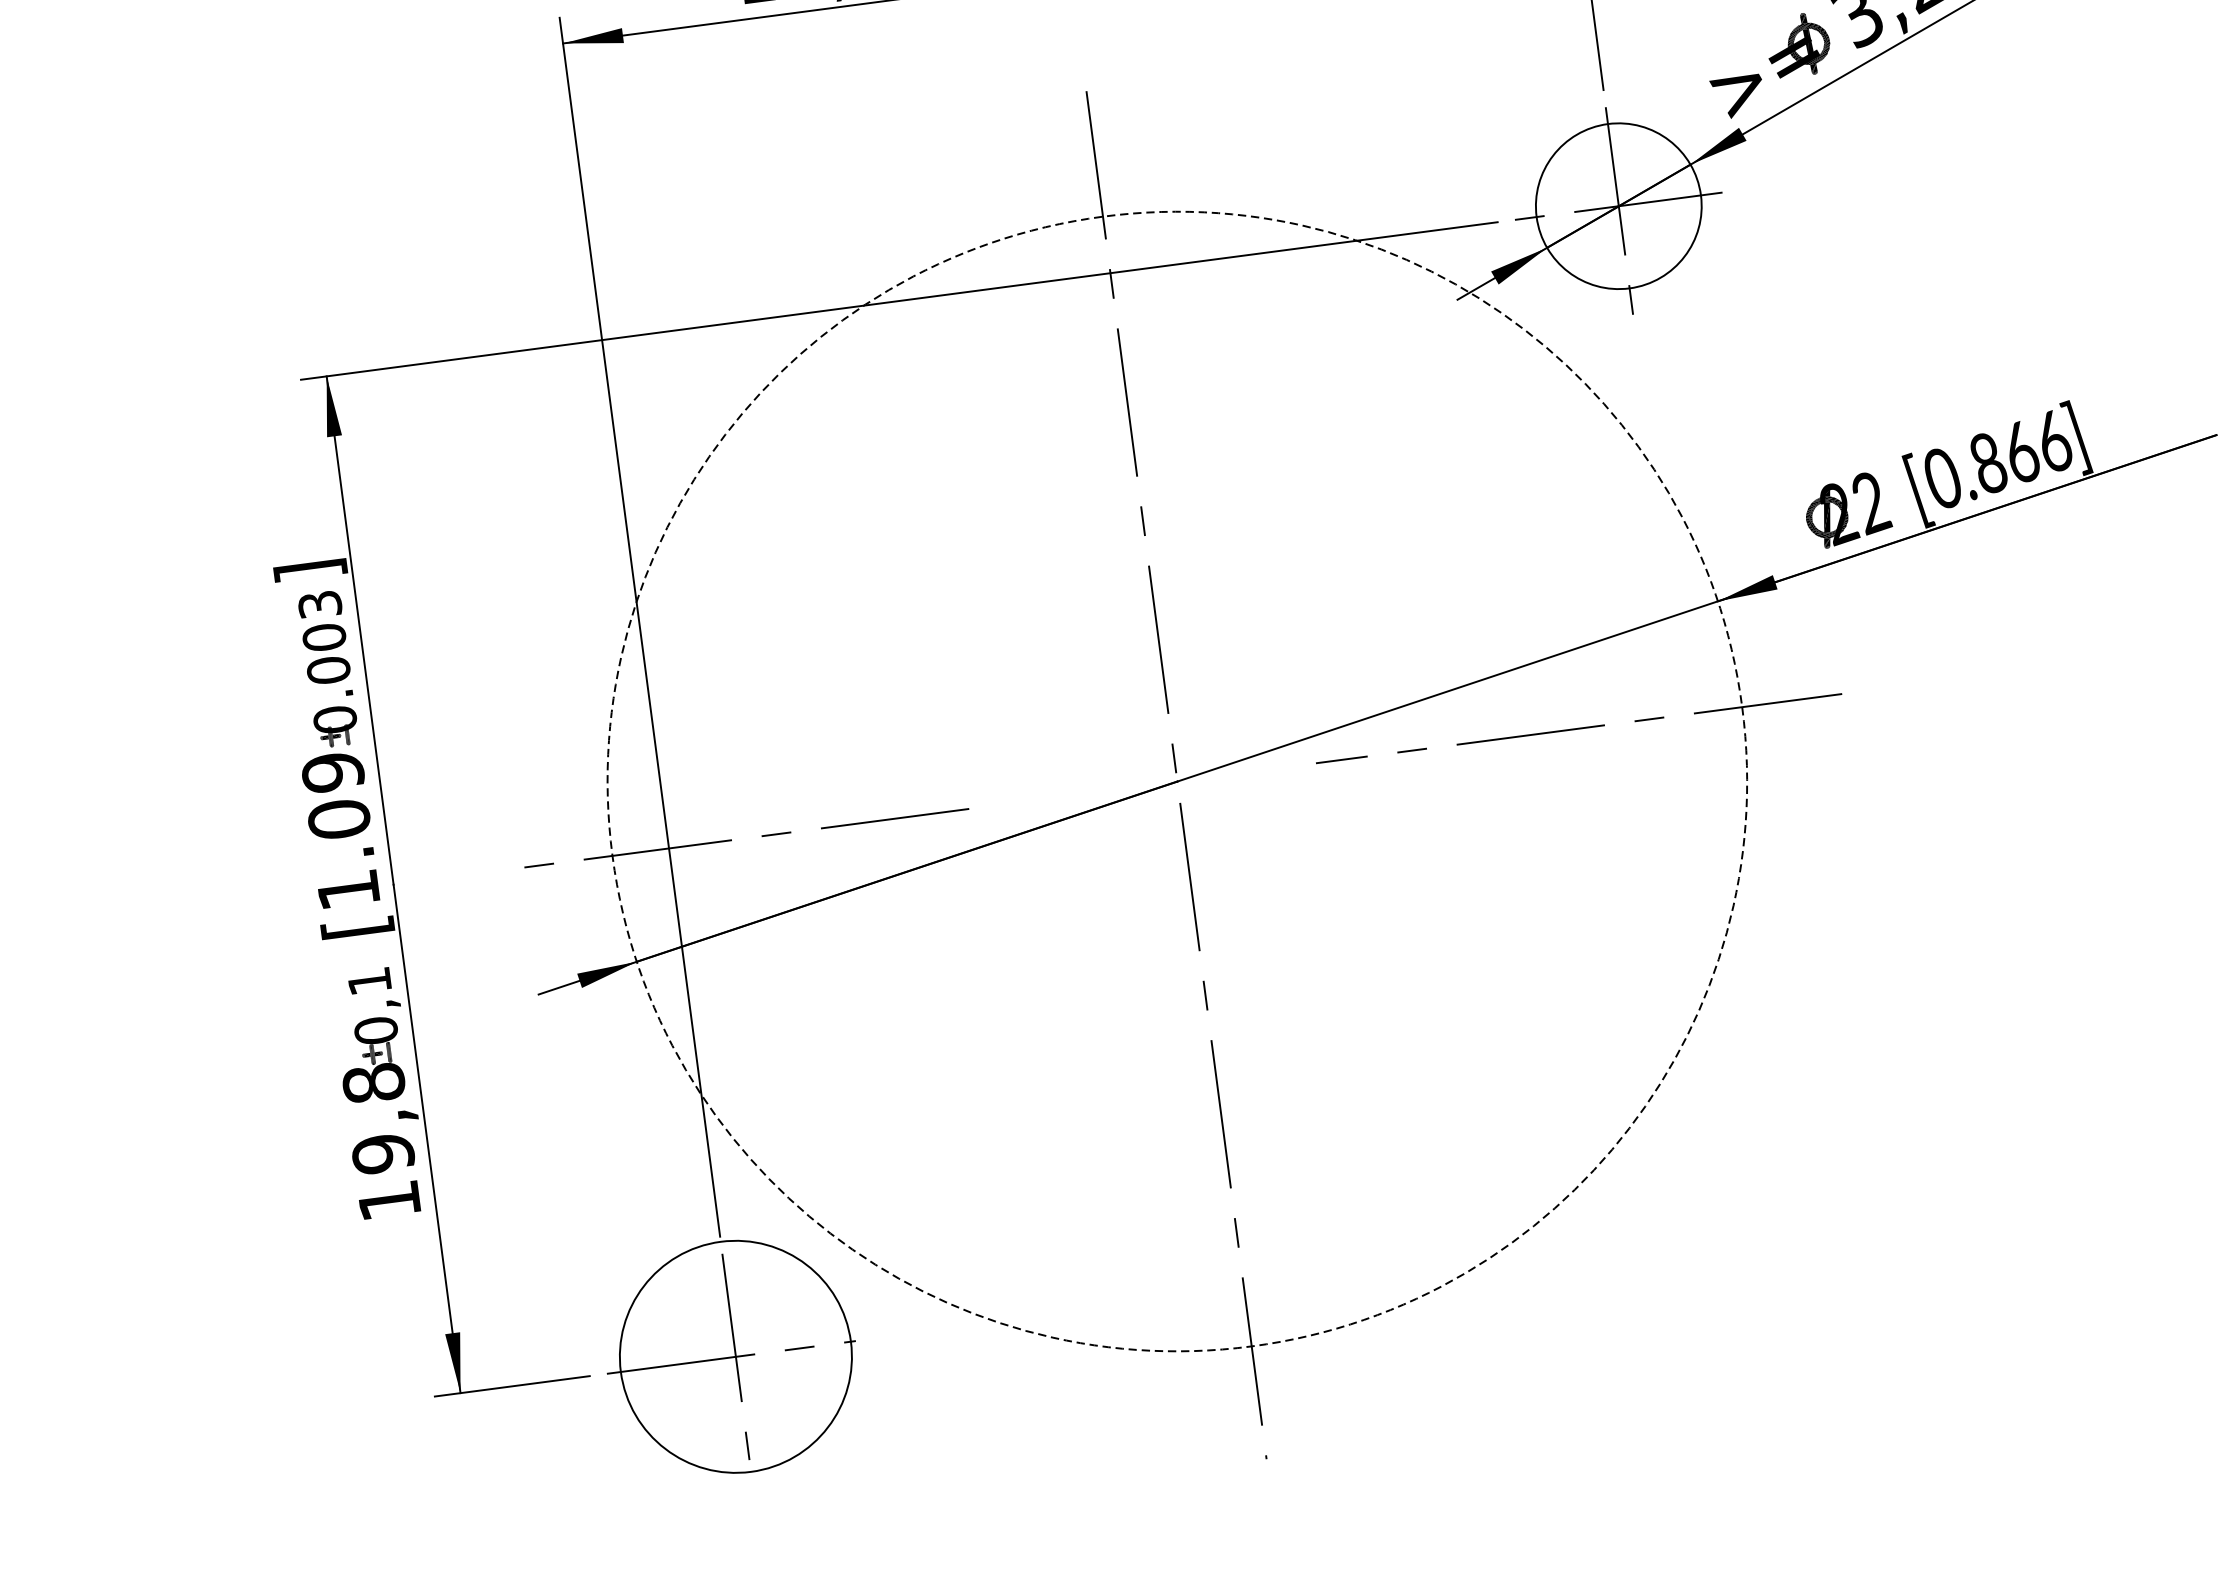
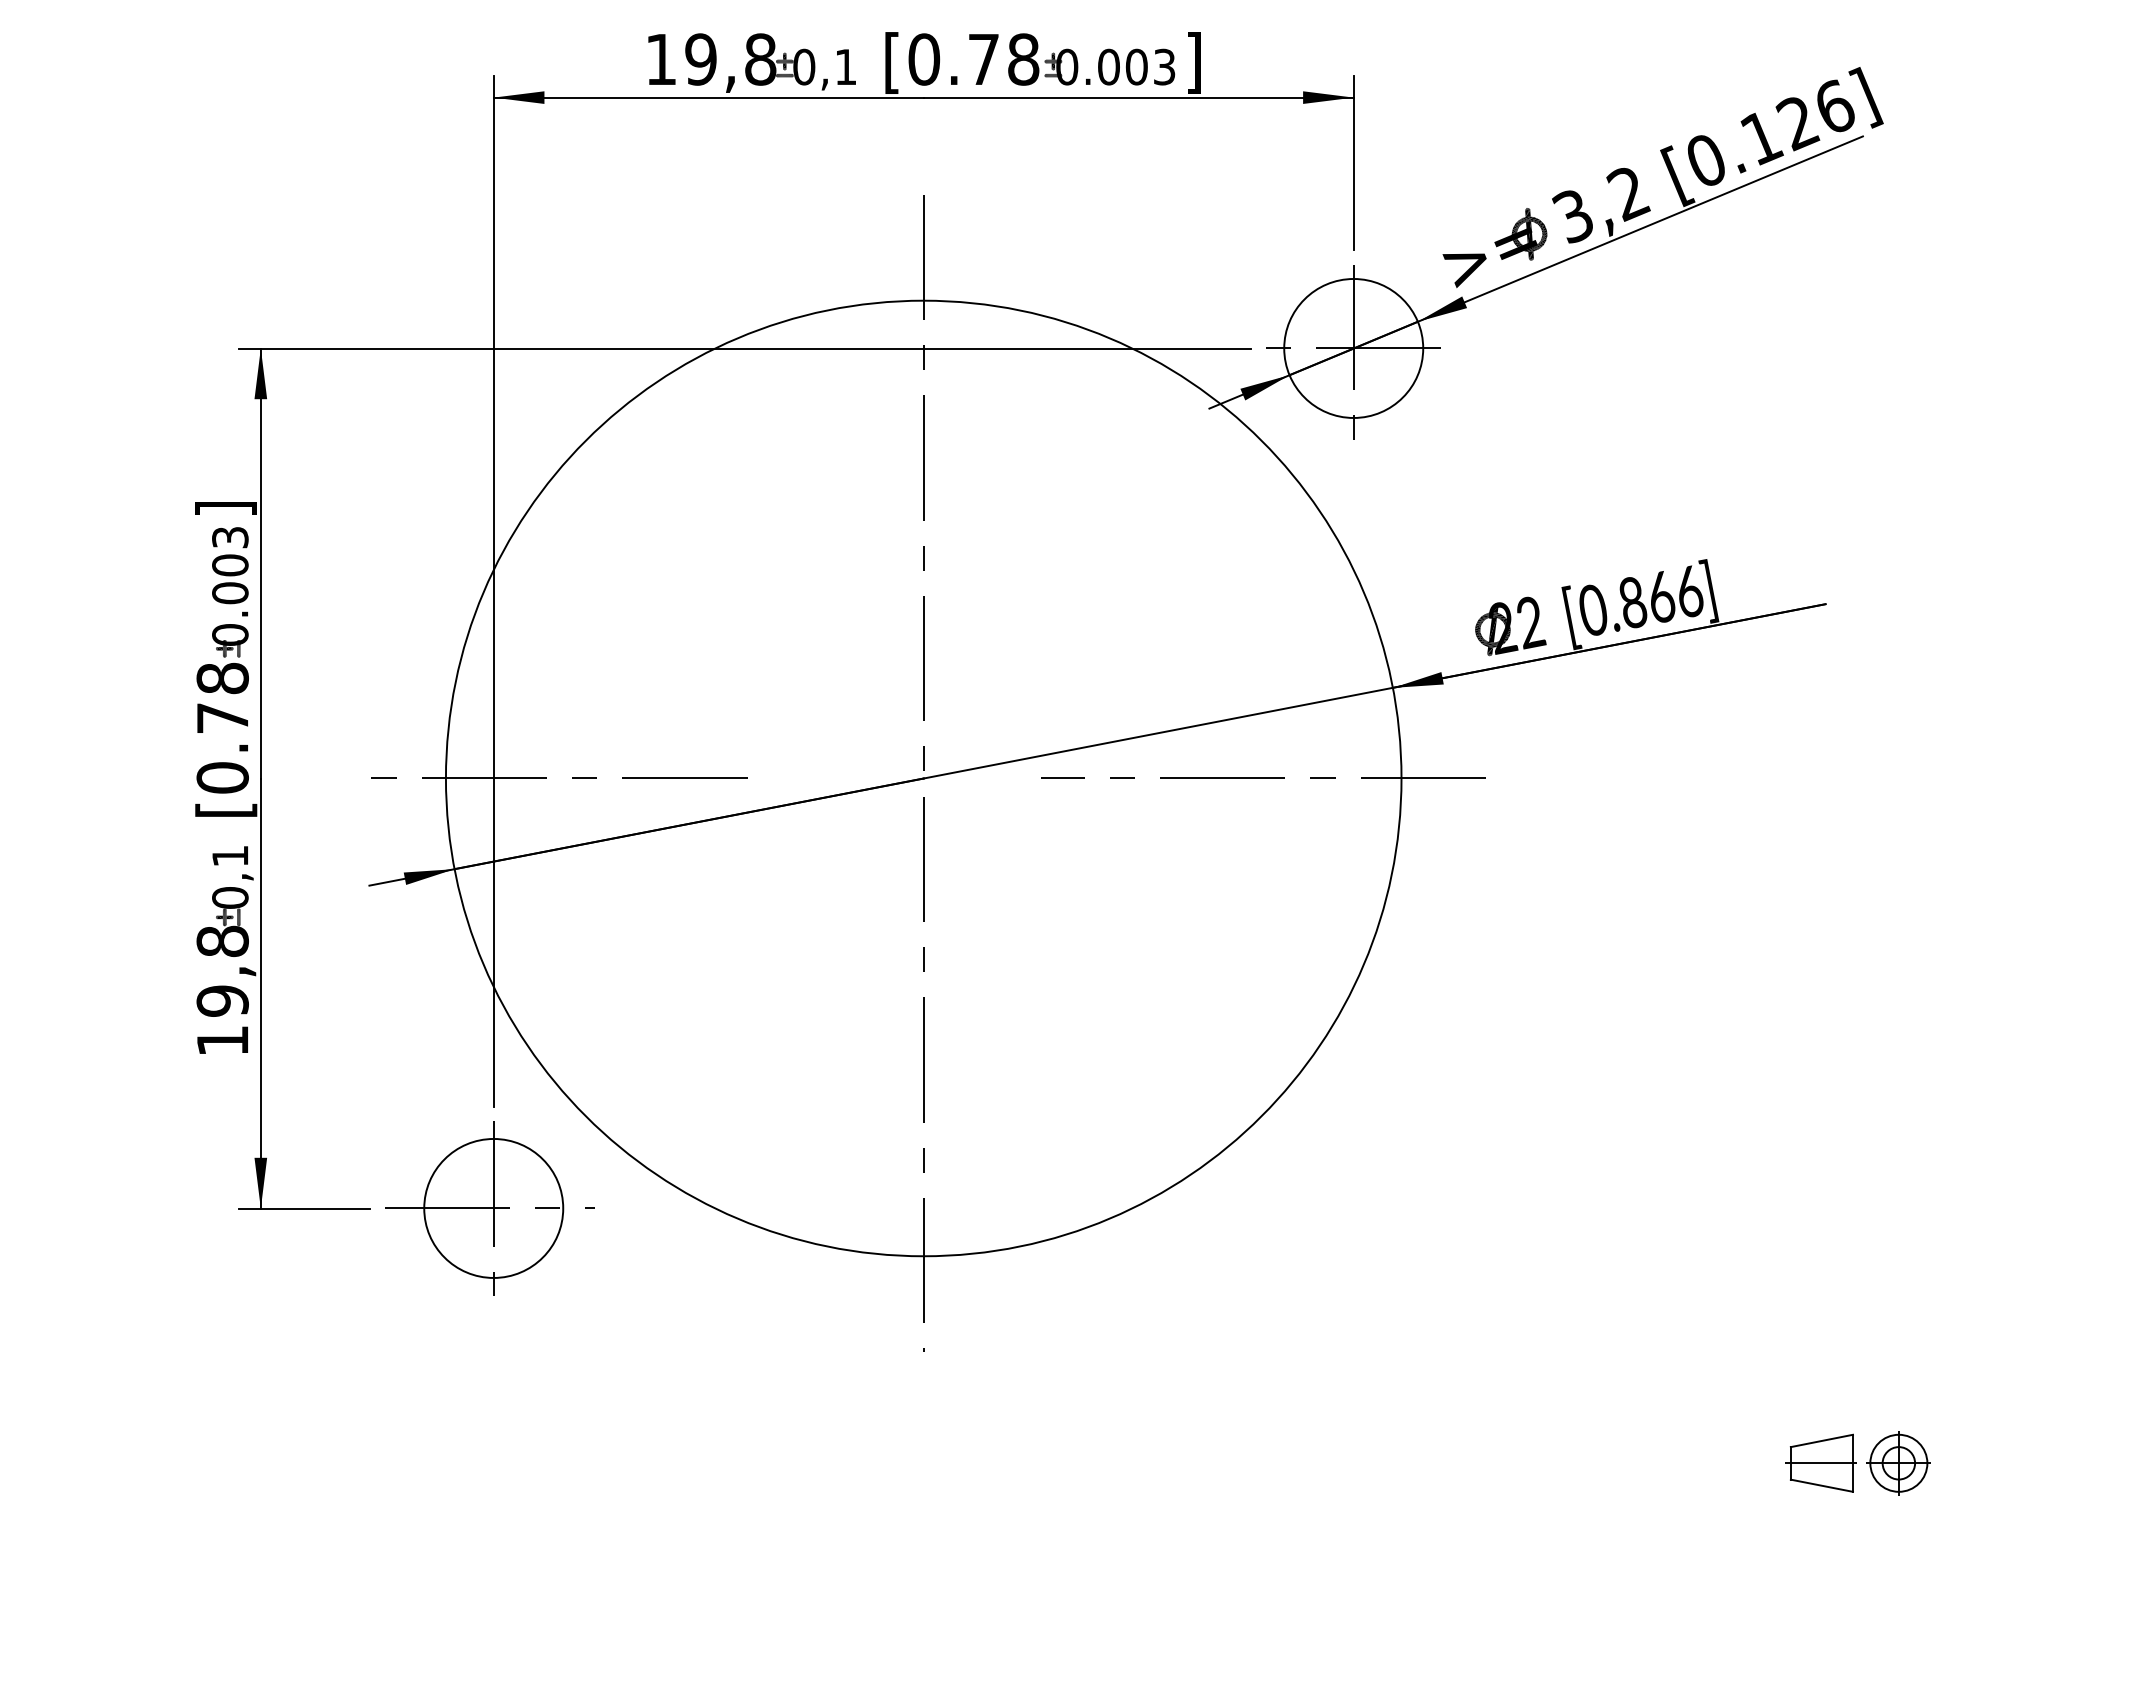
circle: (1177, 781) -> (923, 778), dashed -> solid
text: (340, 830) -> (222, 727), [1.09 -> [0.78
circle: (735, 1355) -> (493, 1207), size x0.71

